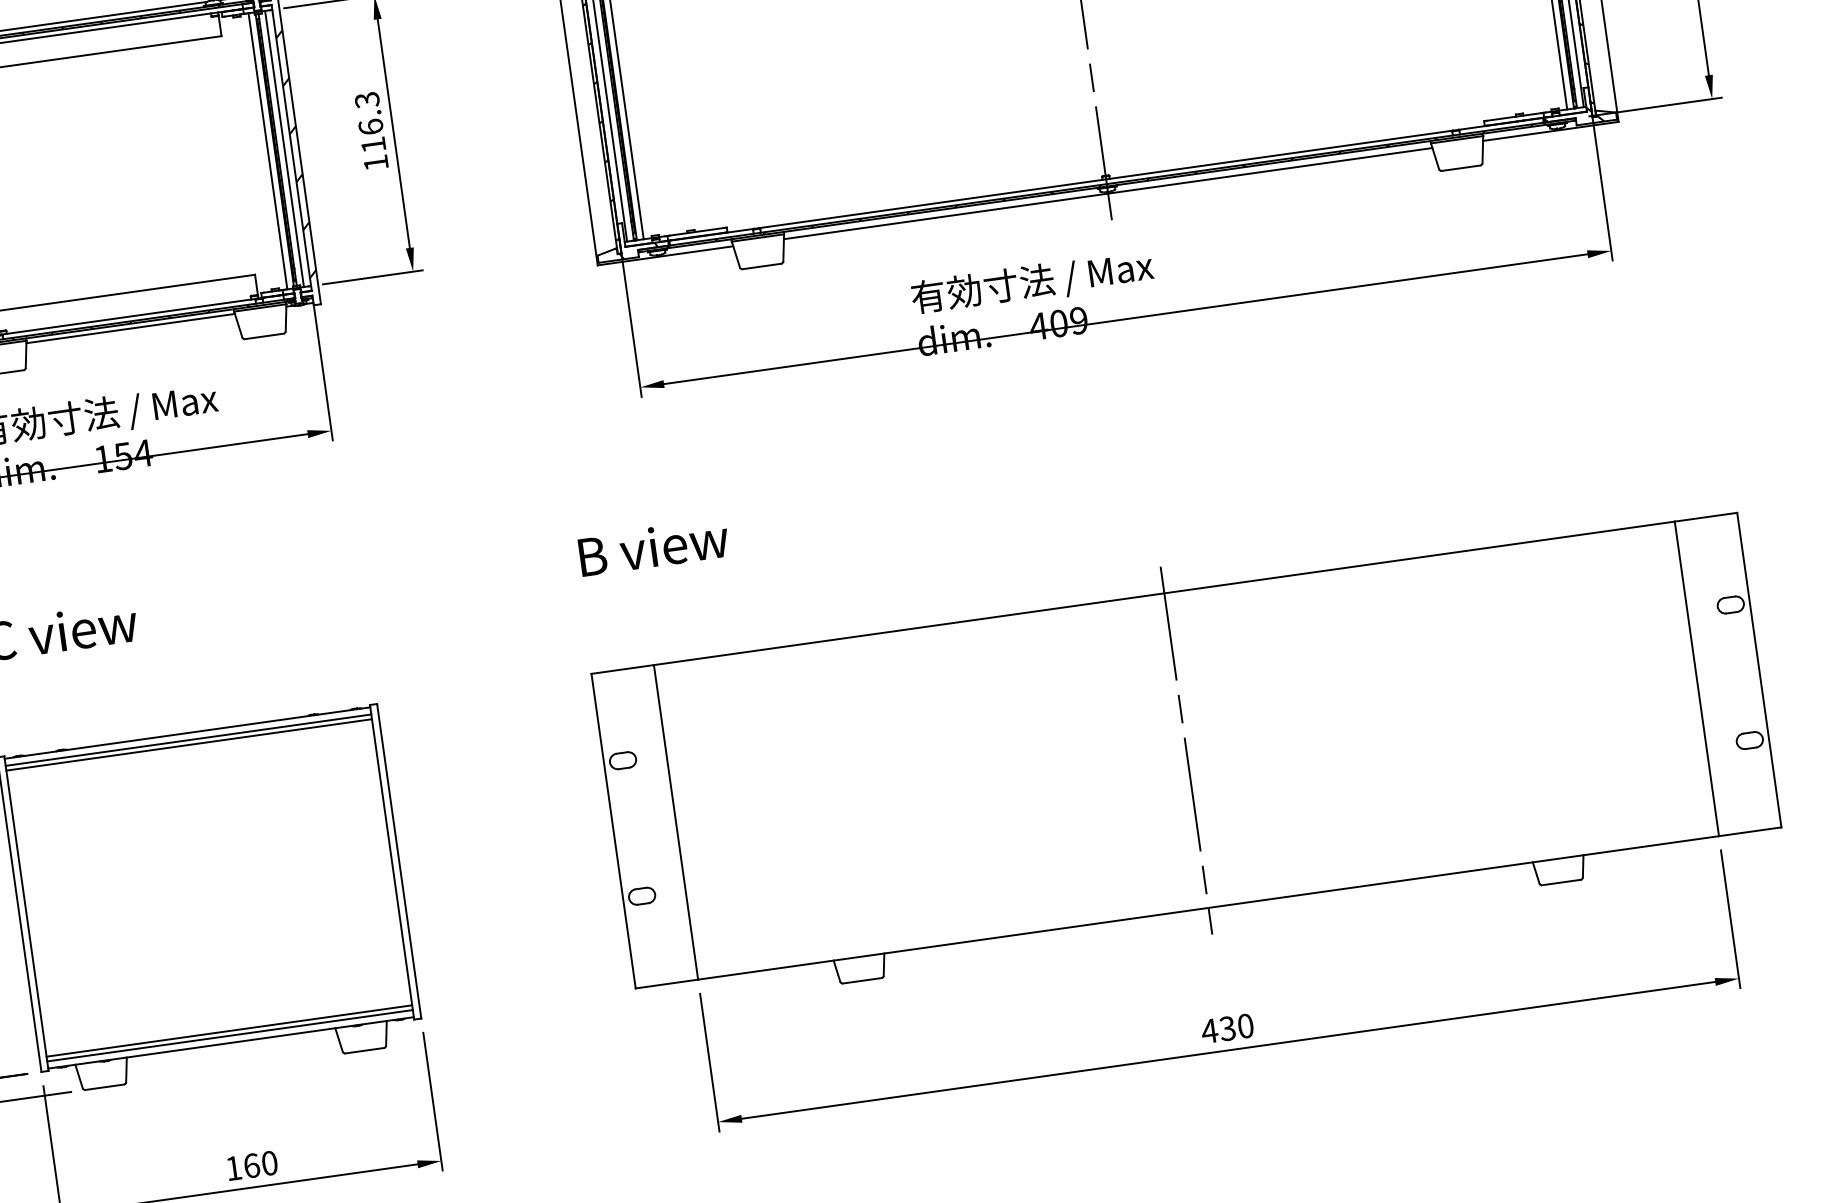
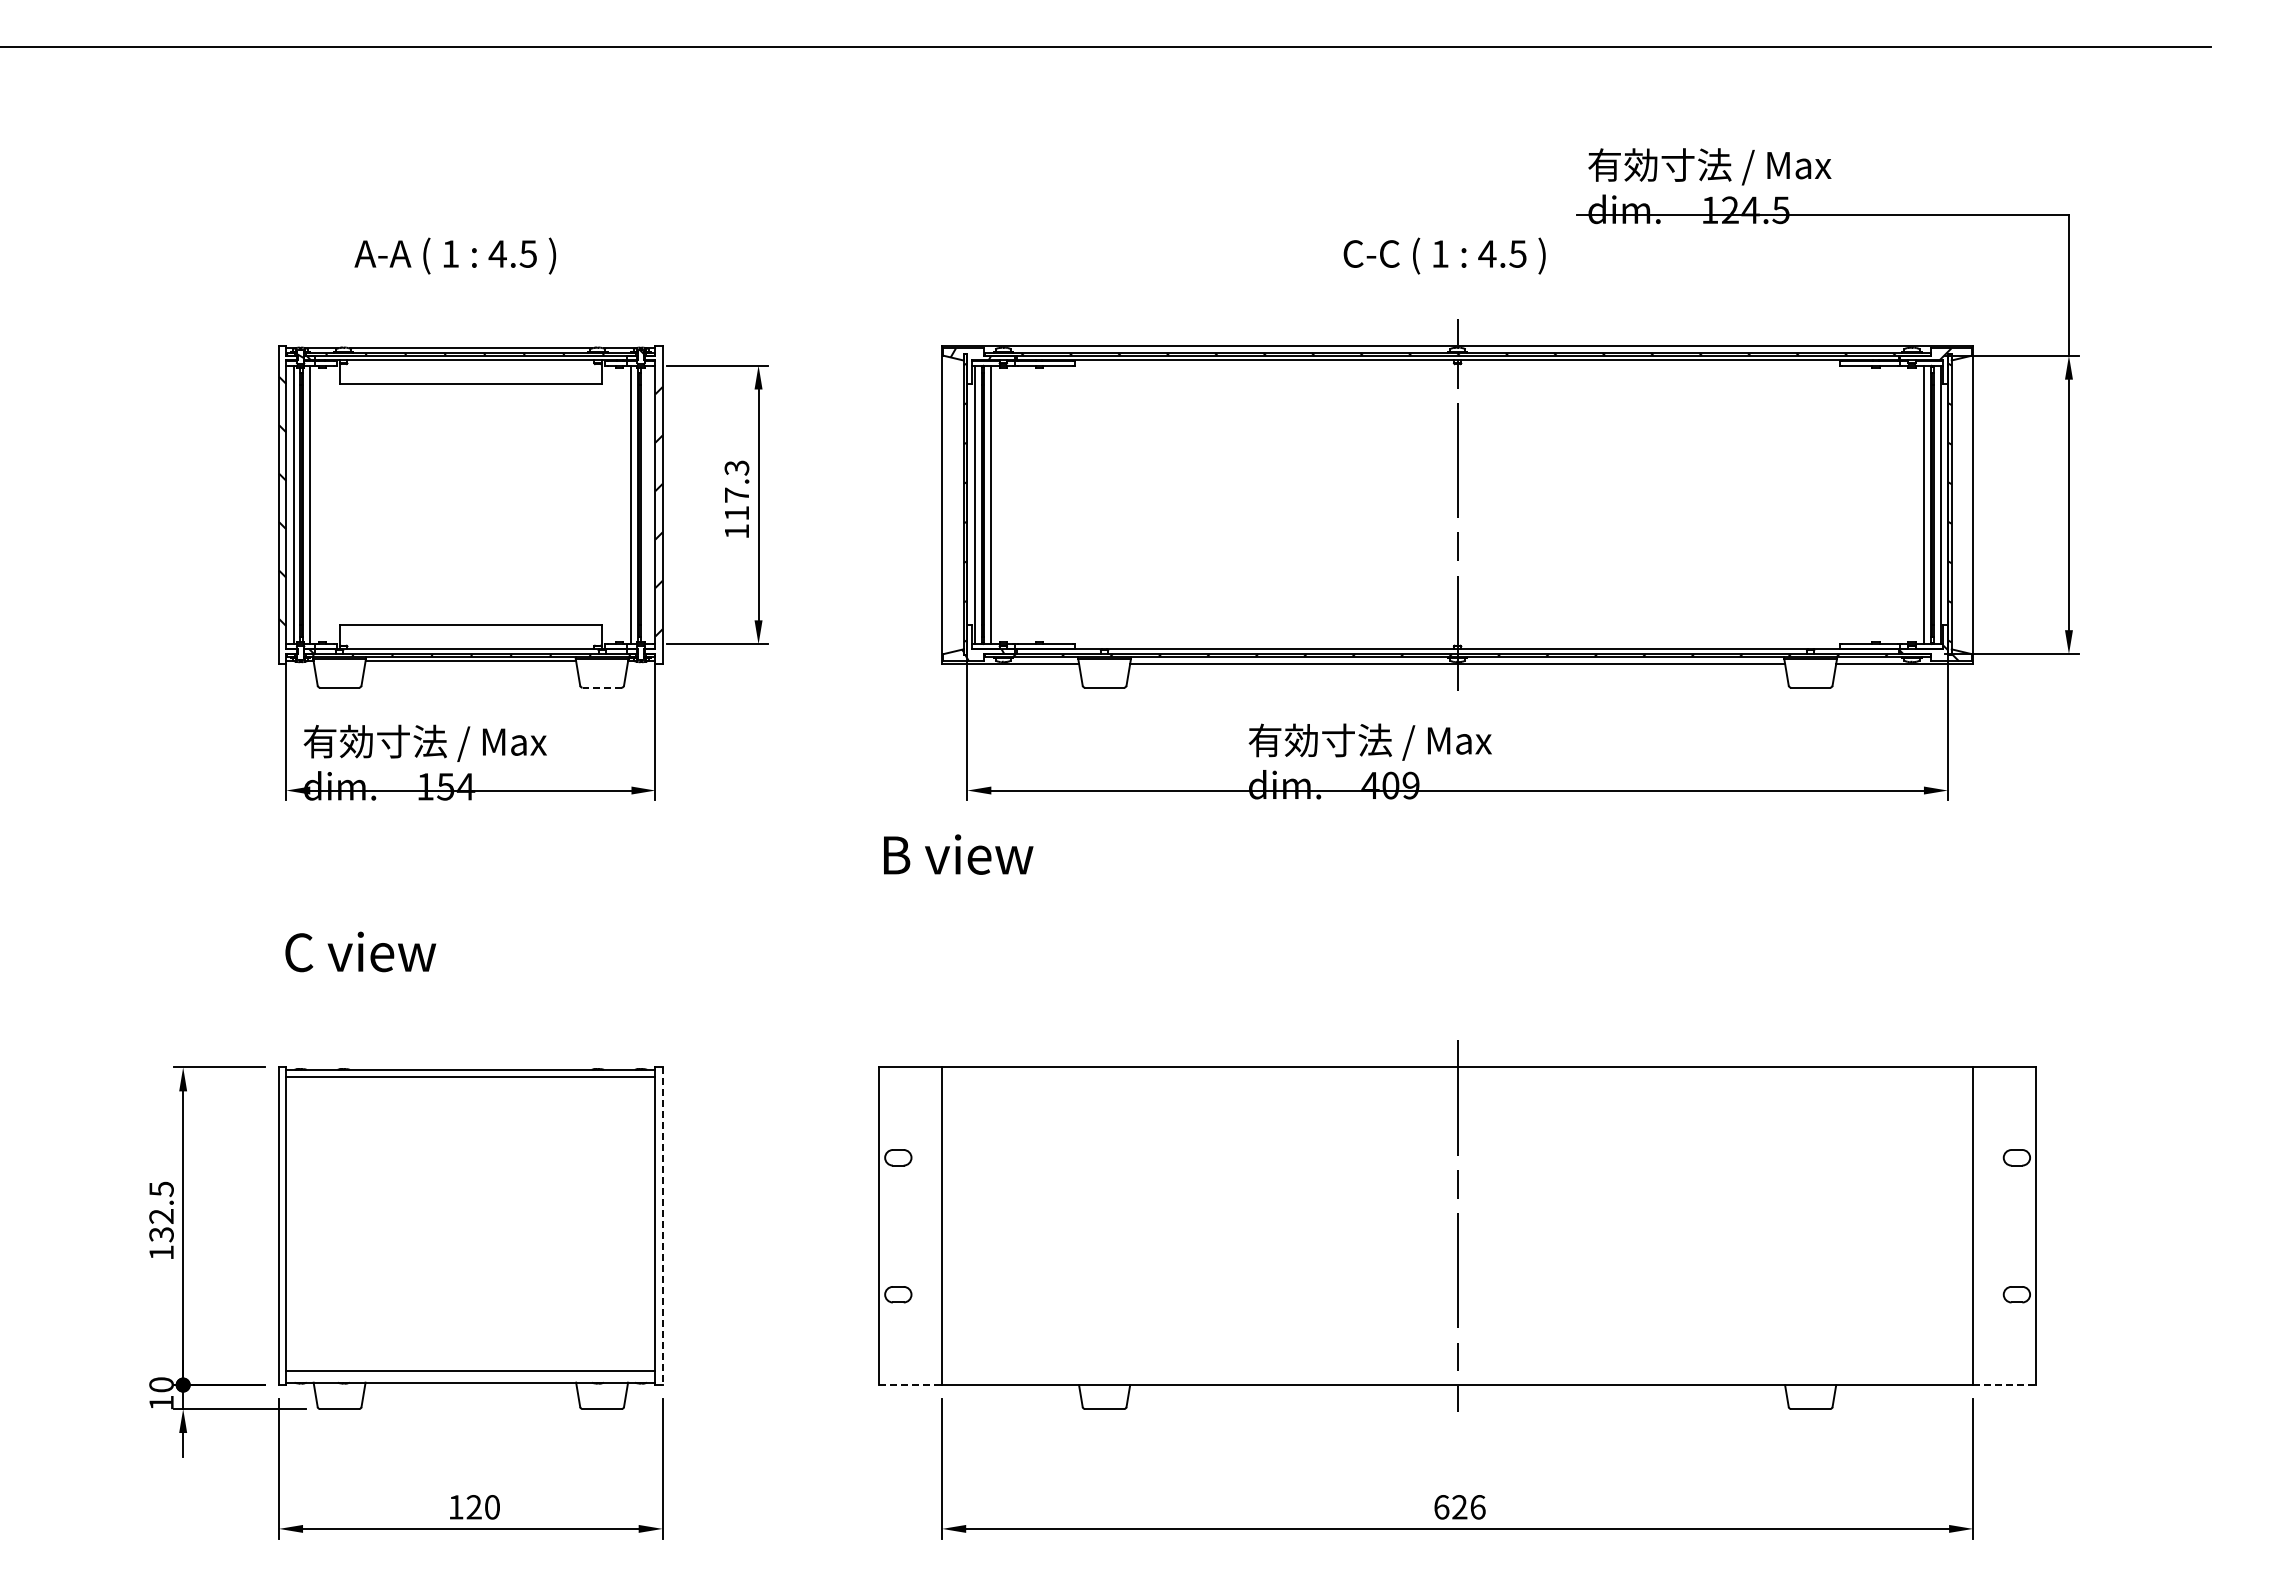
text: (370, 126) -> (736, 494), 116.3 -> 117.3
line: (284, 148) -> (648, 504), removed
line: (264, 336) -> (602, 687), solid -> dashed
text: (653, 547) -> (958, 854), moved
line: (188, 744) -> (470, 1081), removed
line: (1750, 832) -> (2004, 1385), solid -> dashed
line: (399, 861) -> (662, 1226), solid -> dashed
line: (666, 984) -> (910, 1385), solid -> dashed
text: (1227, 1028) -> (1459, 1507), 430 -> 626
line: (229, 1035) -> (470, 1375), removed
text: (251, 1166) -> (473, 1507), 160 -> 120

